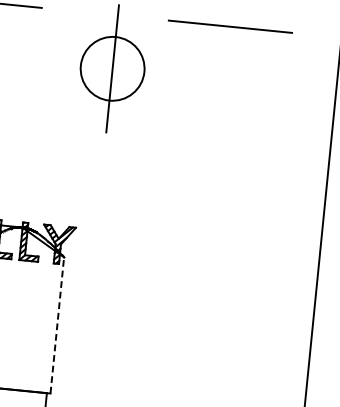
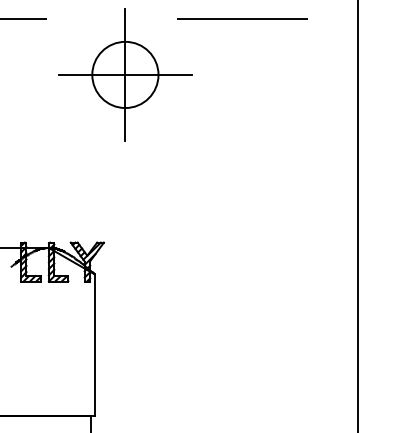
line: (112, 68) -> (125, 74), added
line: (57, 325) -> (94, 345), dashed -> solid

